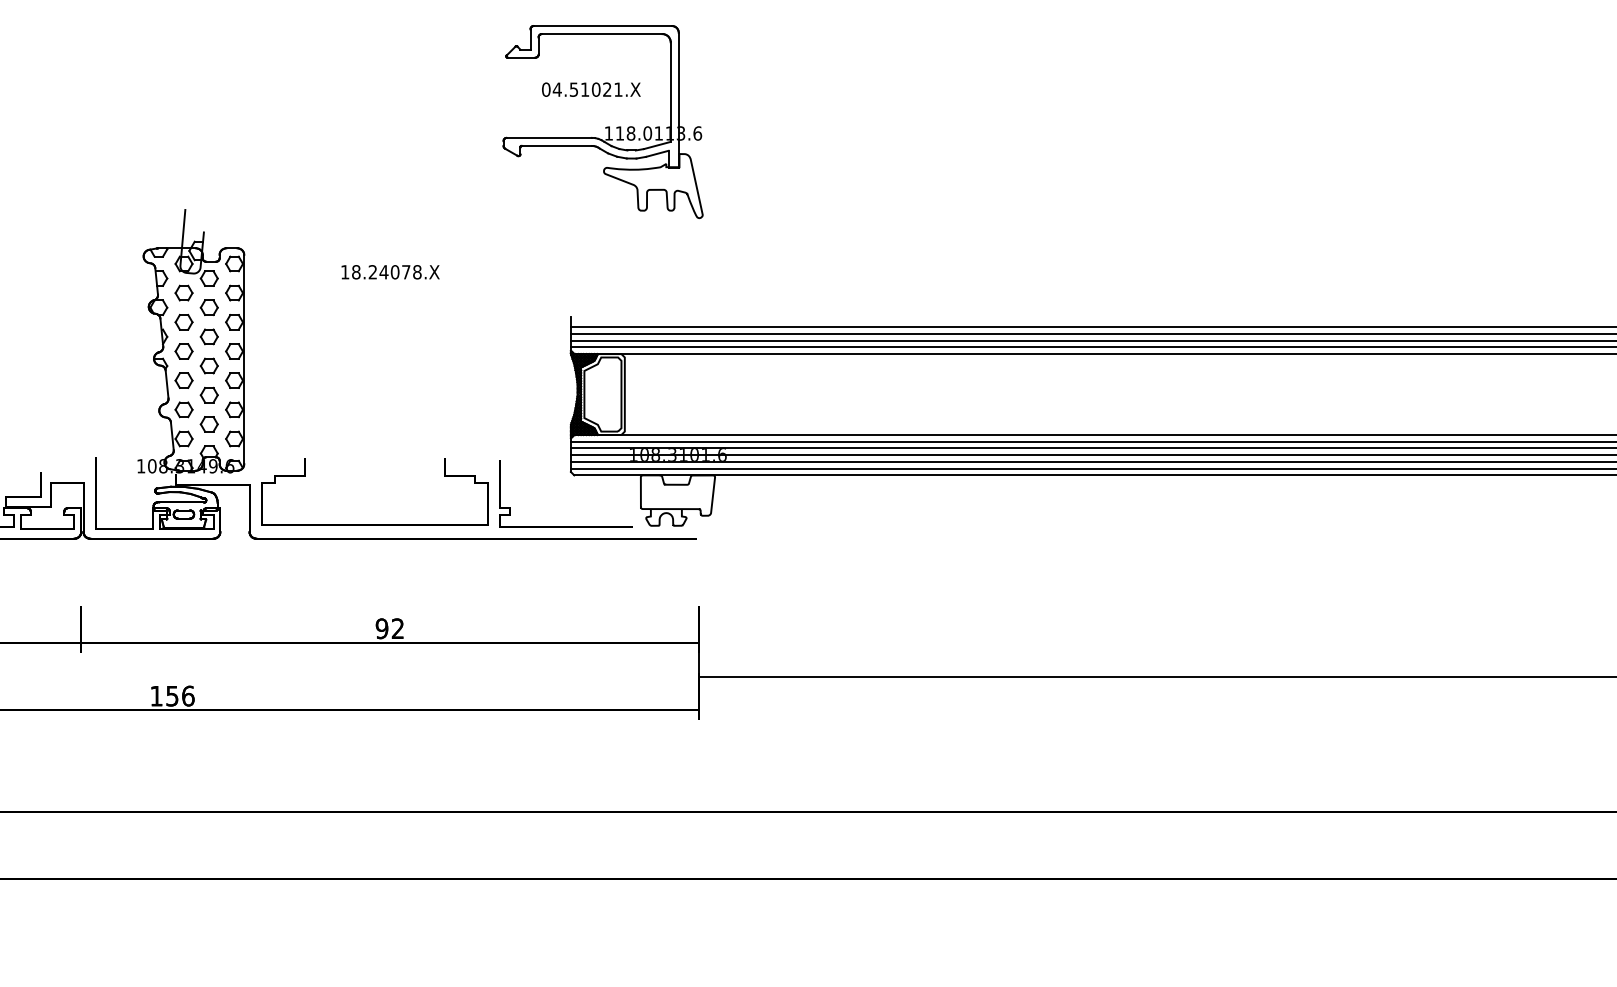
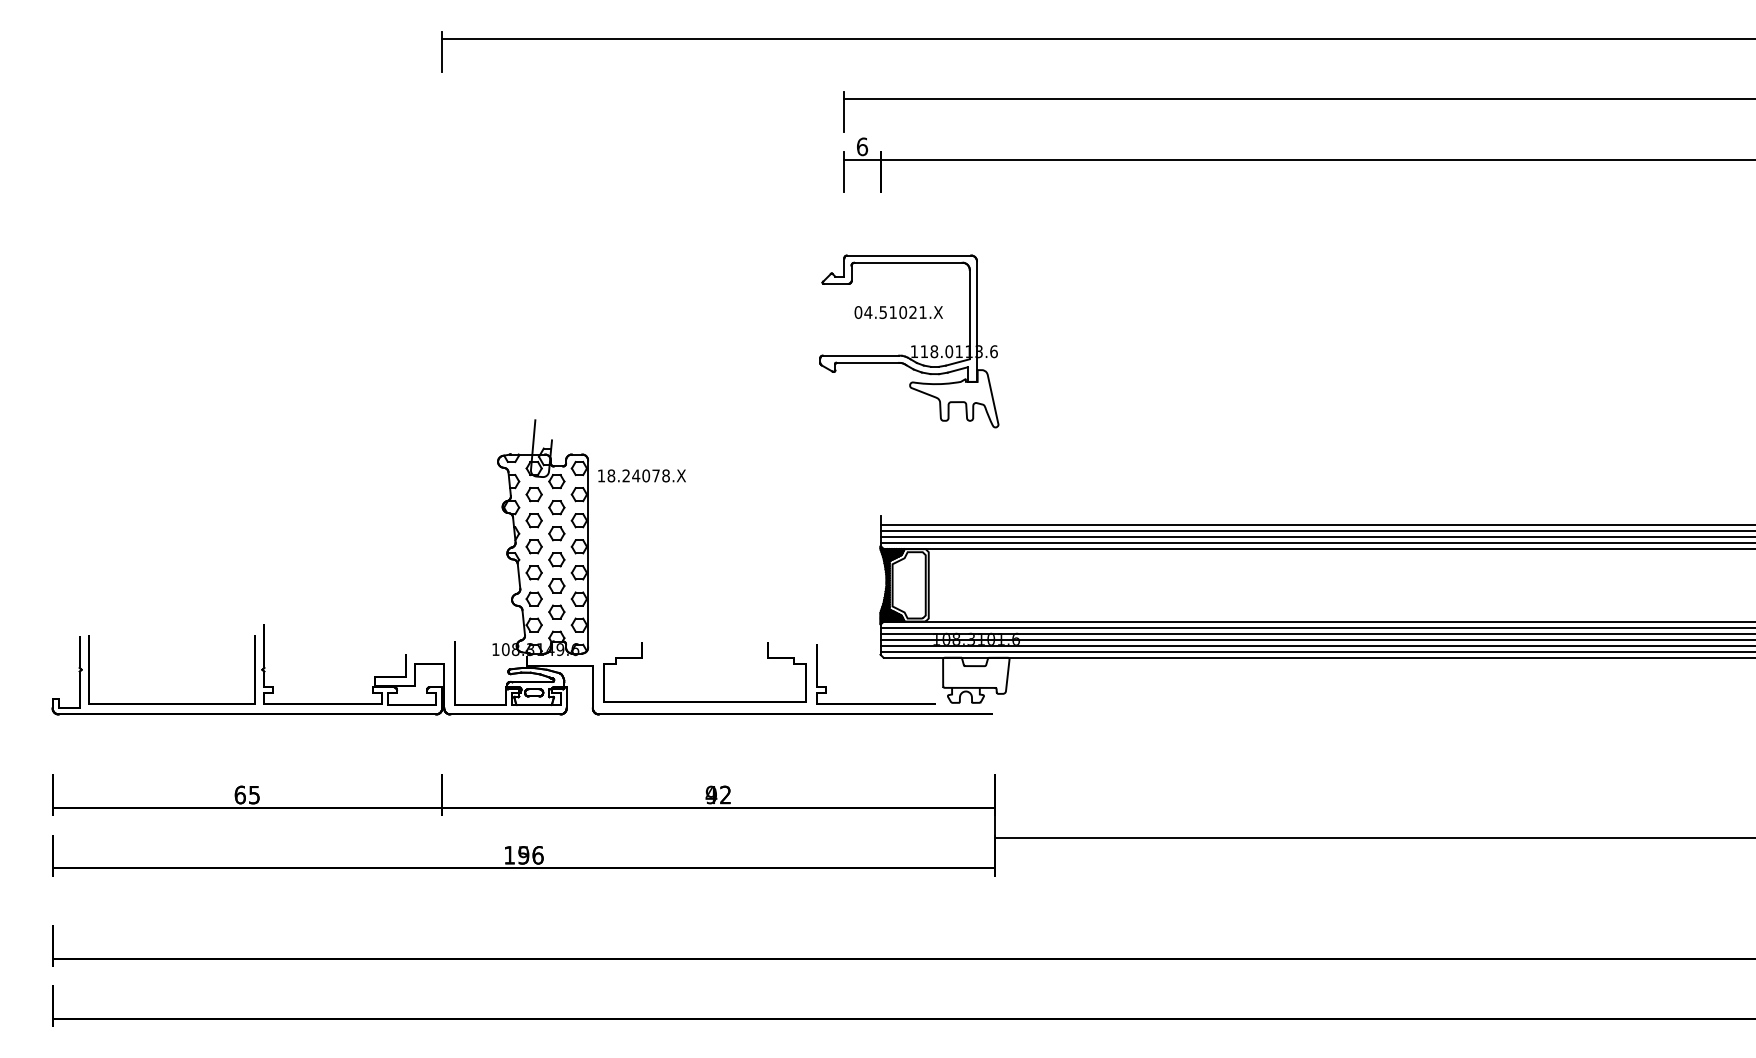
text: (389, 271) -> (641, 475), moved
text: (382, 628) -> (711, 794), 92 -> 42
text: (172, 696) -> (523, 855), 156 -> 196

